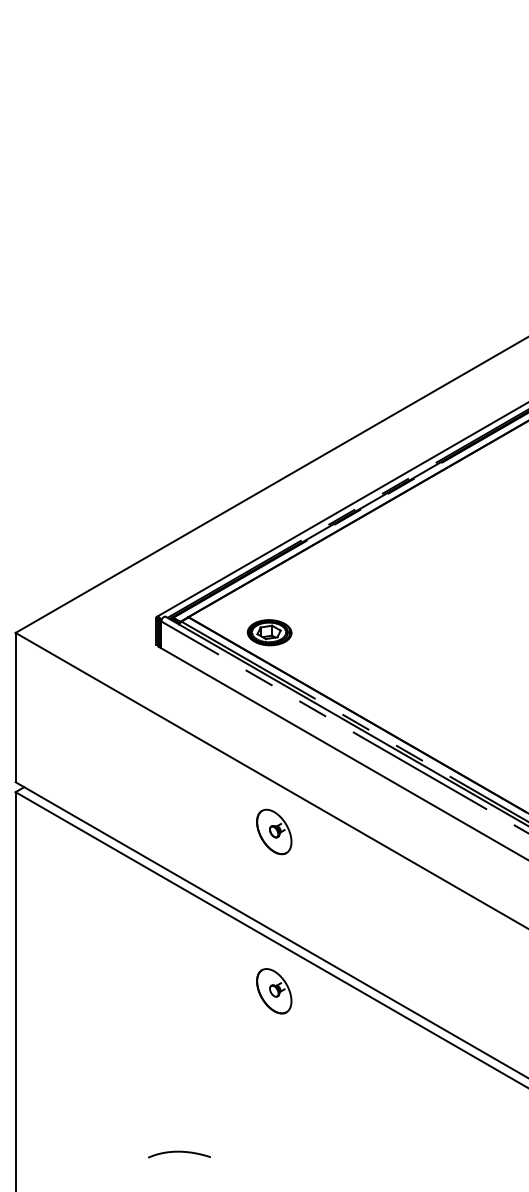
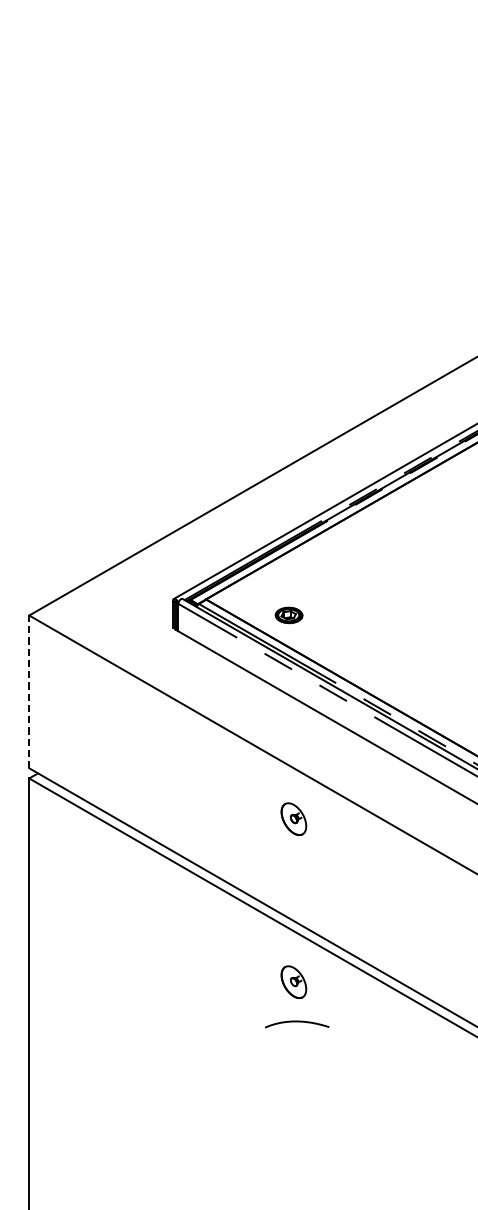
part: (269, 632) -> (288, 615), size x0.6
line: (15, 707) -> (29, 691), solid -> dashed
part: (274, 831) -> (294, 818), size x0.7
part: (274, 991) -> (294, 982), size x0.7
curve: (179, 1152) -> (297, 1022), moved

